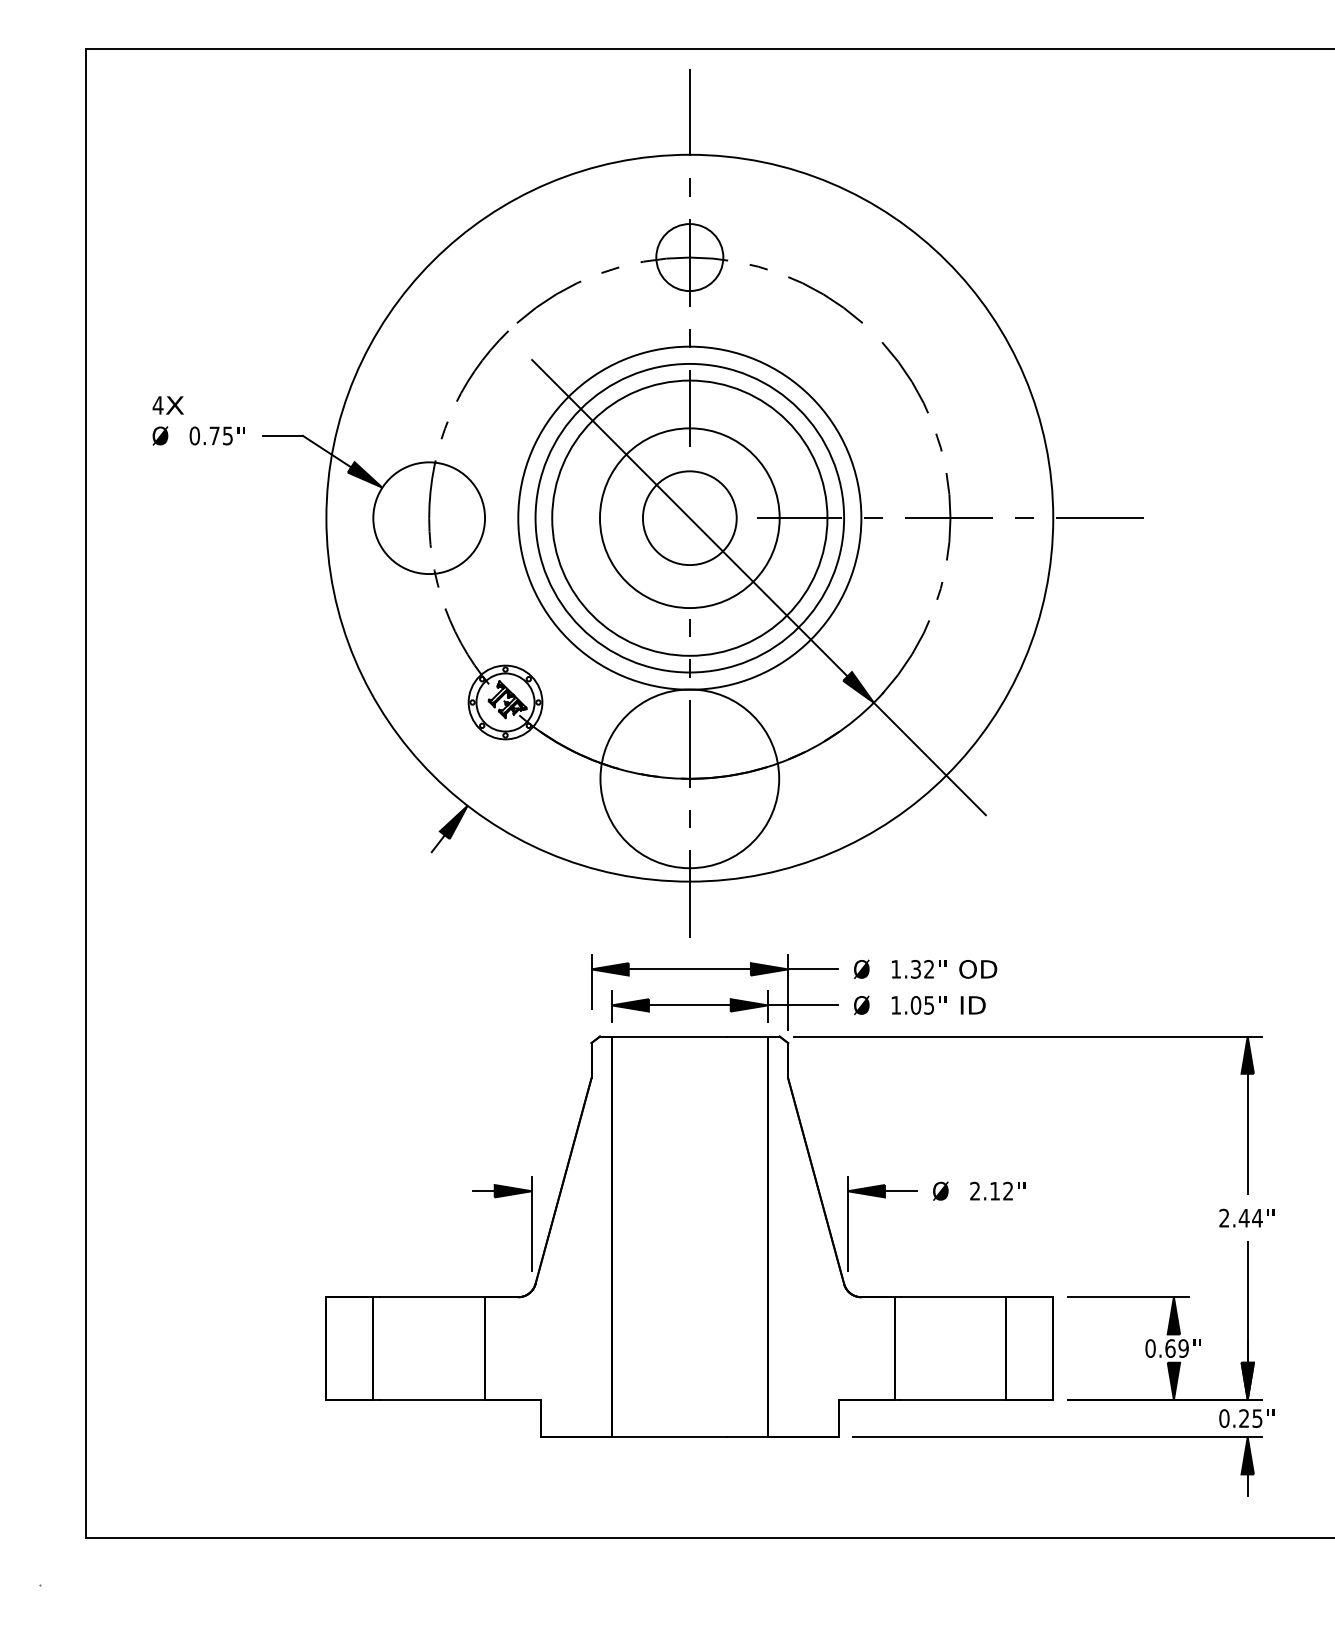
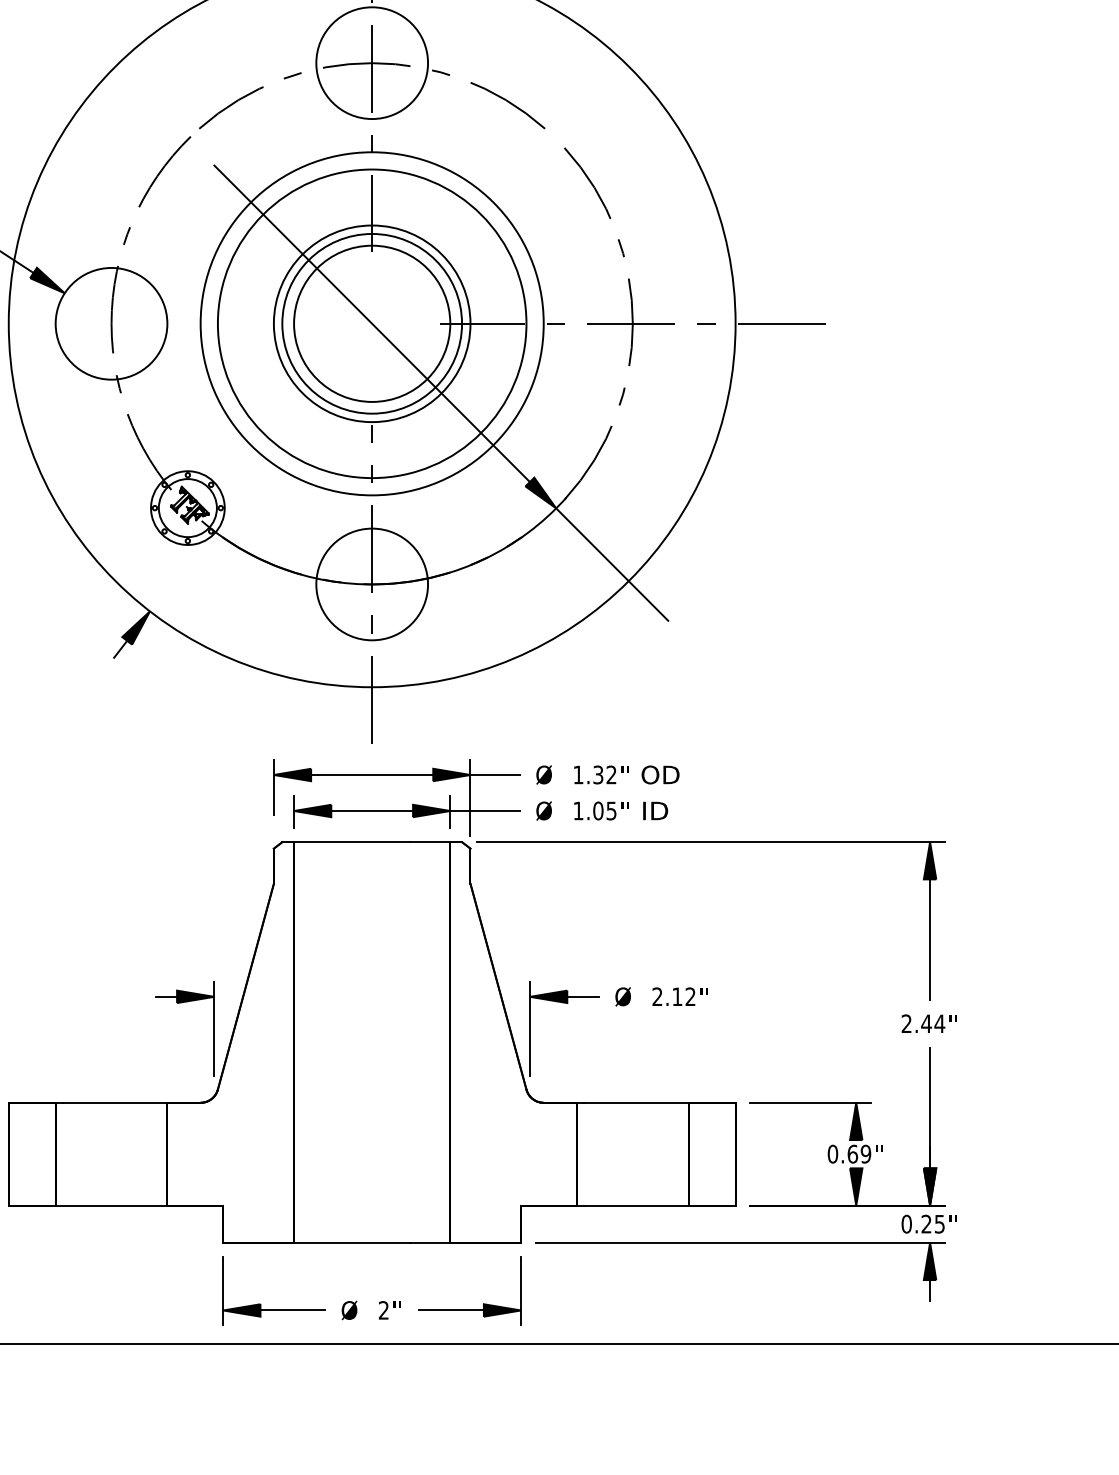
circle: (689, 257) -> (371, 63), size x1.67
circle: (689, 517) -> (371, 323), size x0.71
circle: (689, 518) -> (371, 324), size x1.67
circle: (689, 778) -> (371, 584), size x0.62
part: (696, 1496) -> (378, 1302), added

